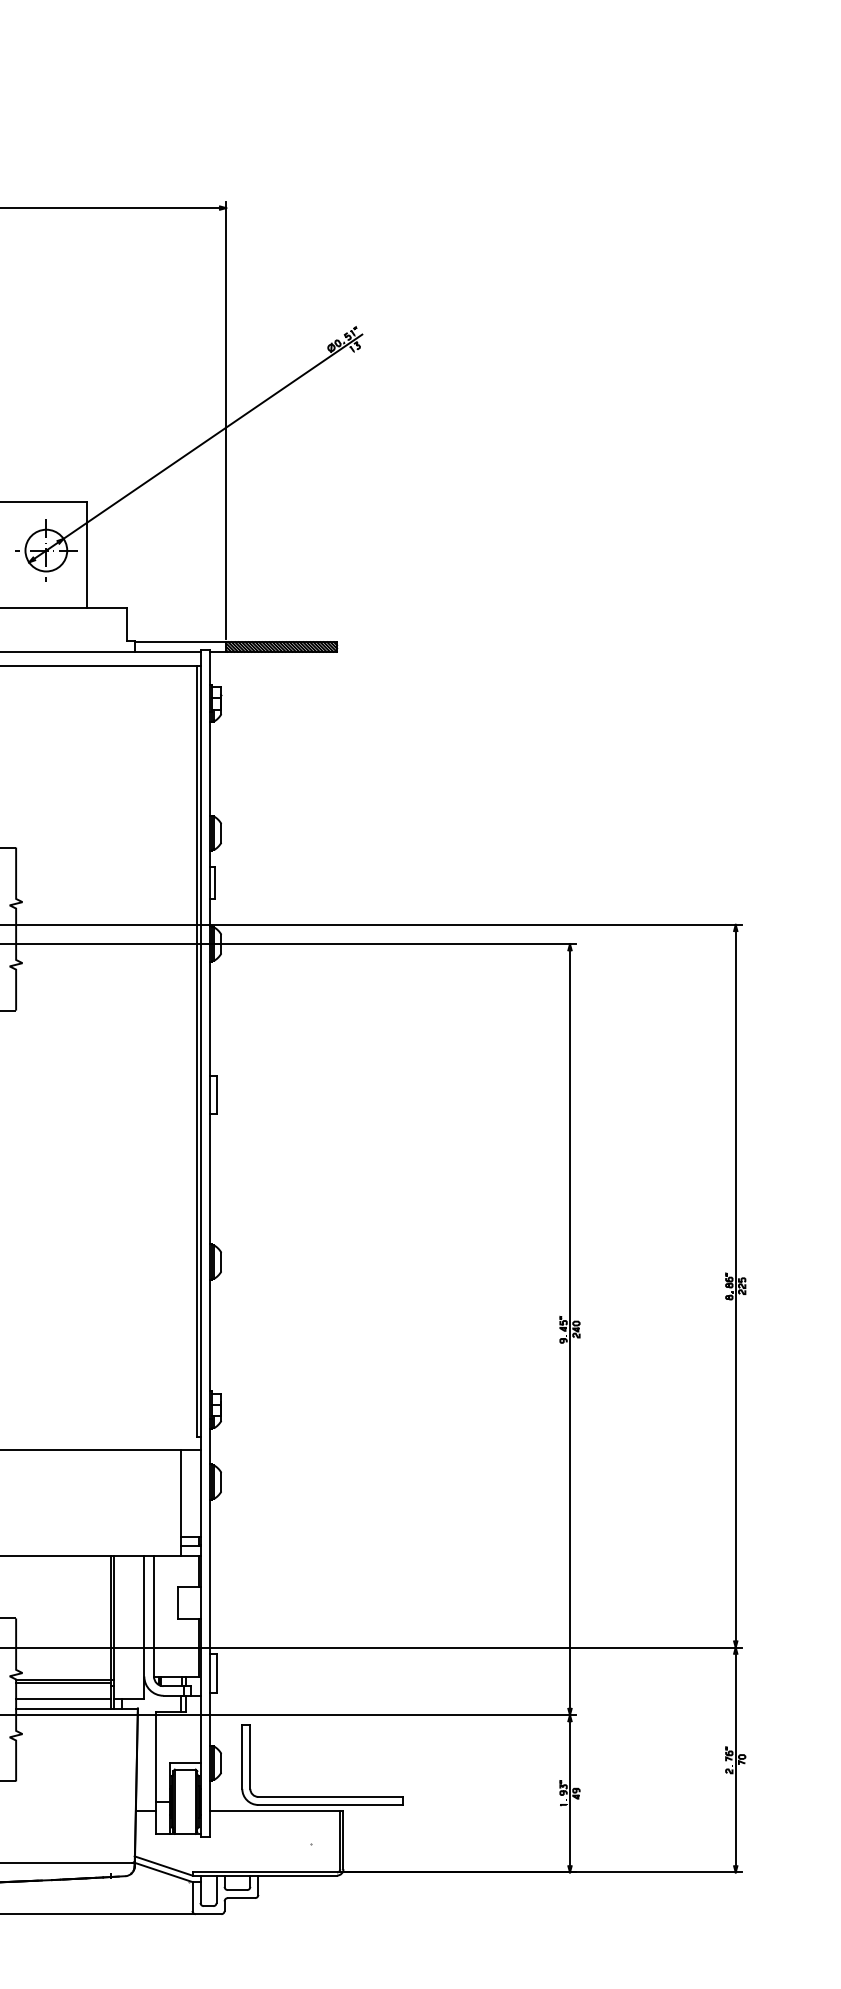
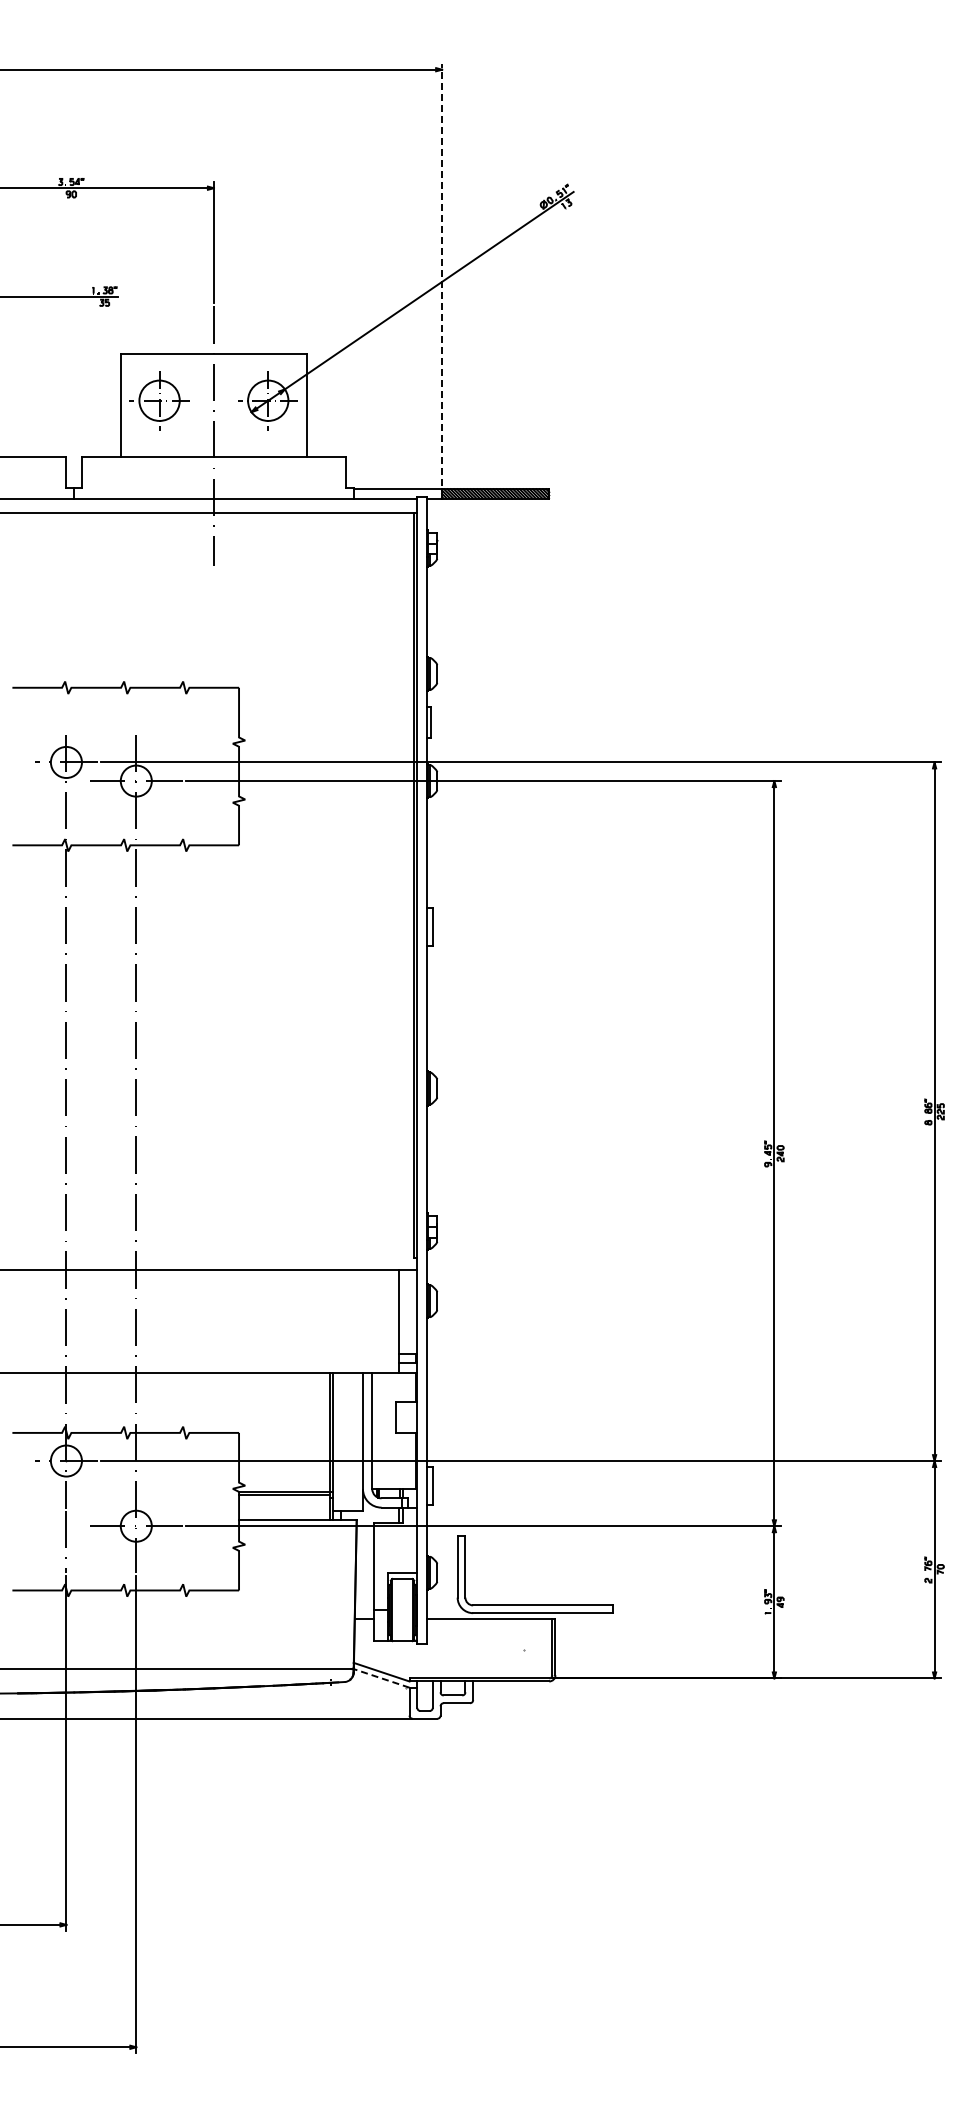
line: (226, 419) -> (442, 274), solid -> dashed
line: (63, 1698) -> (284, 1510), removed
line: (163, 1872) -> (381, 1678), solid -> dashed

